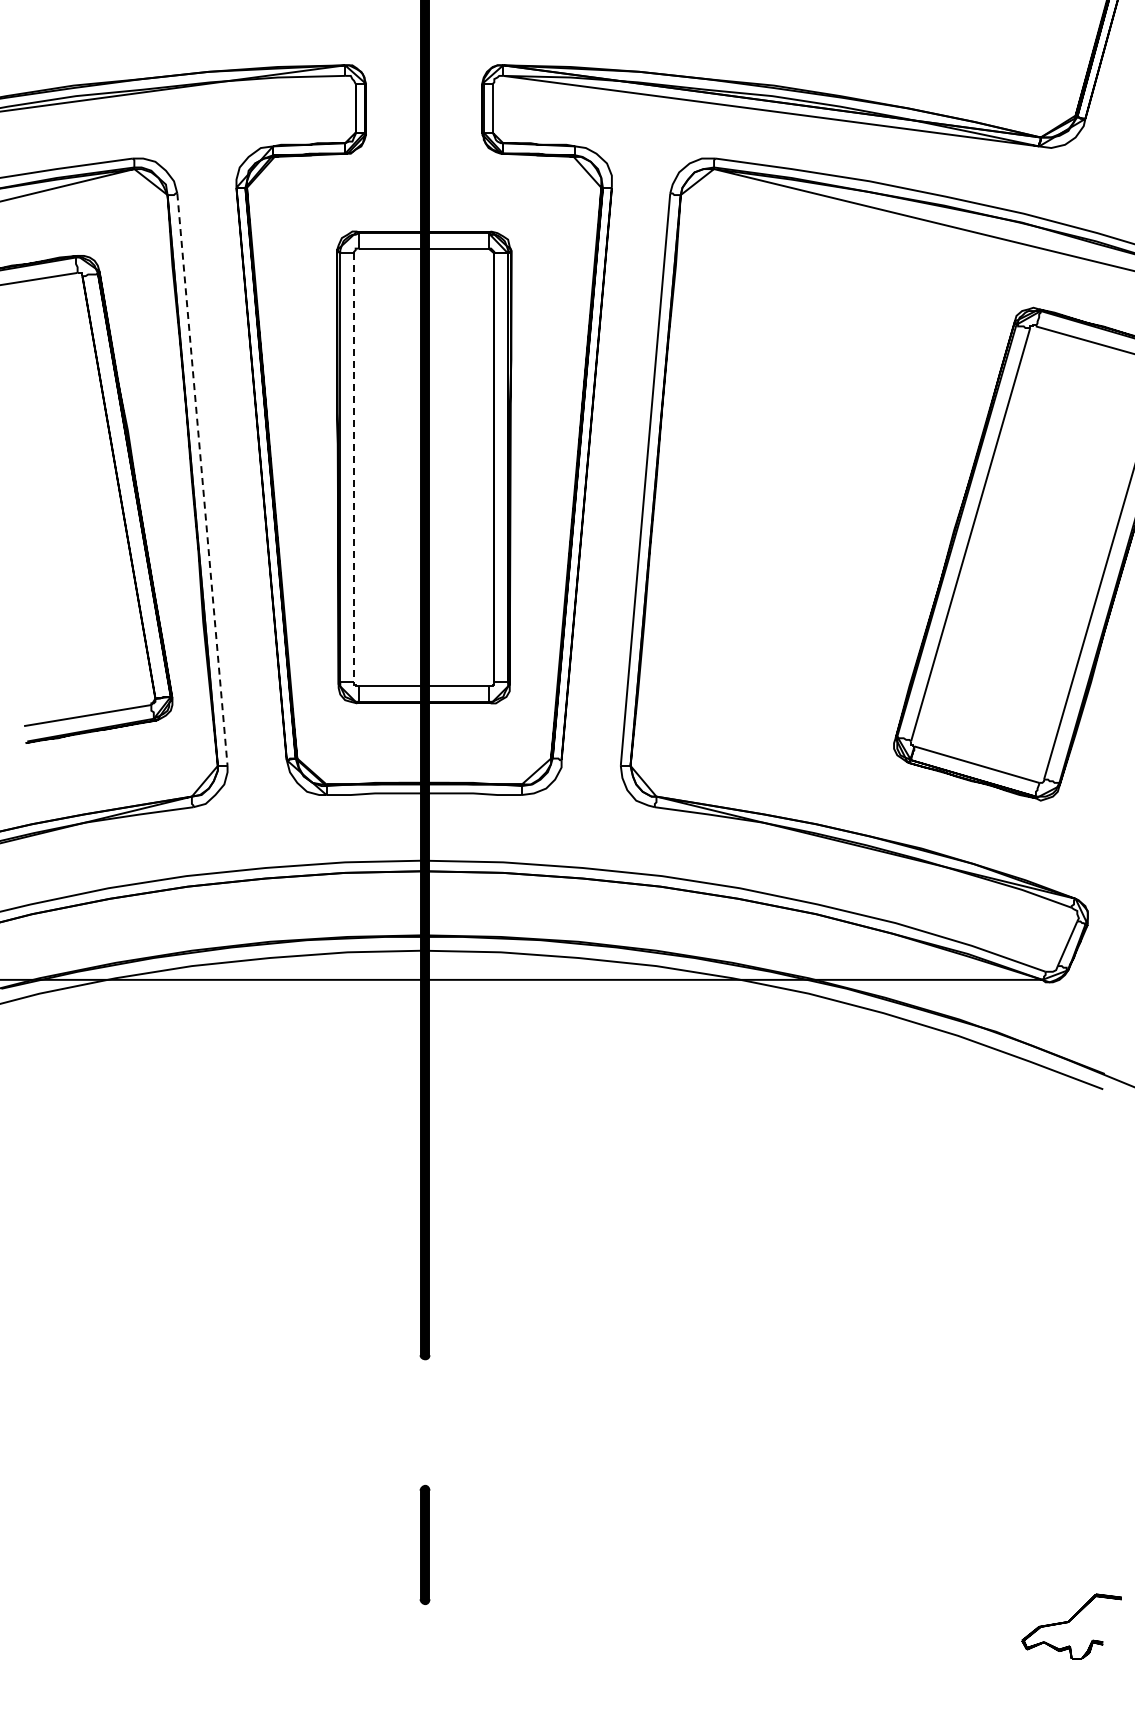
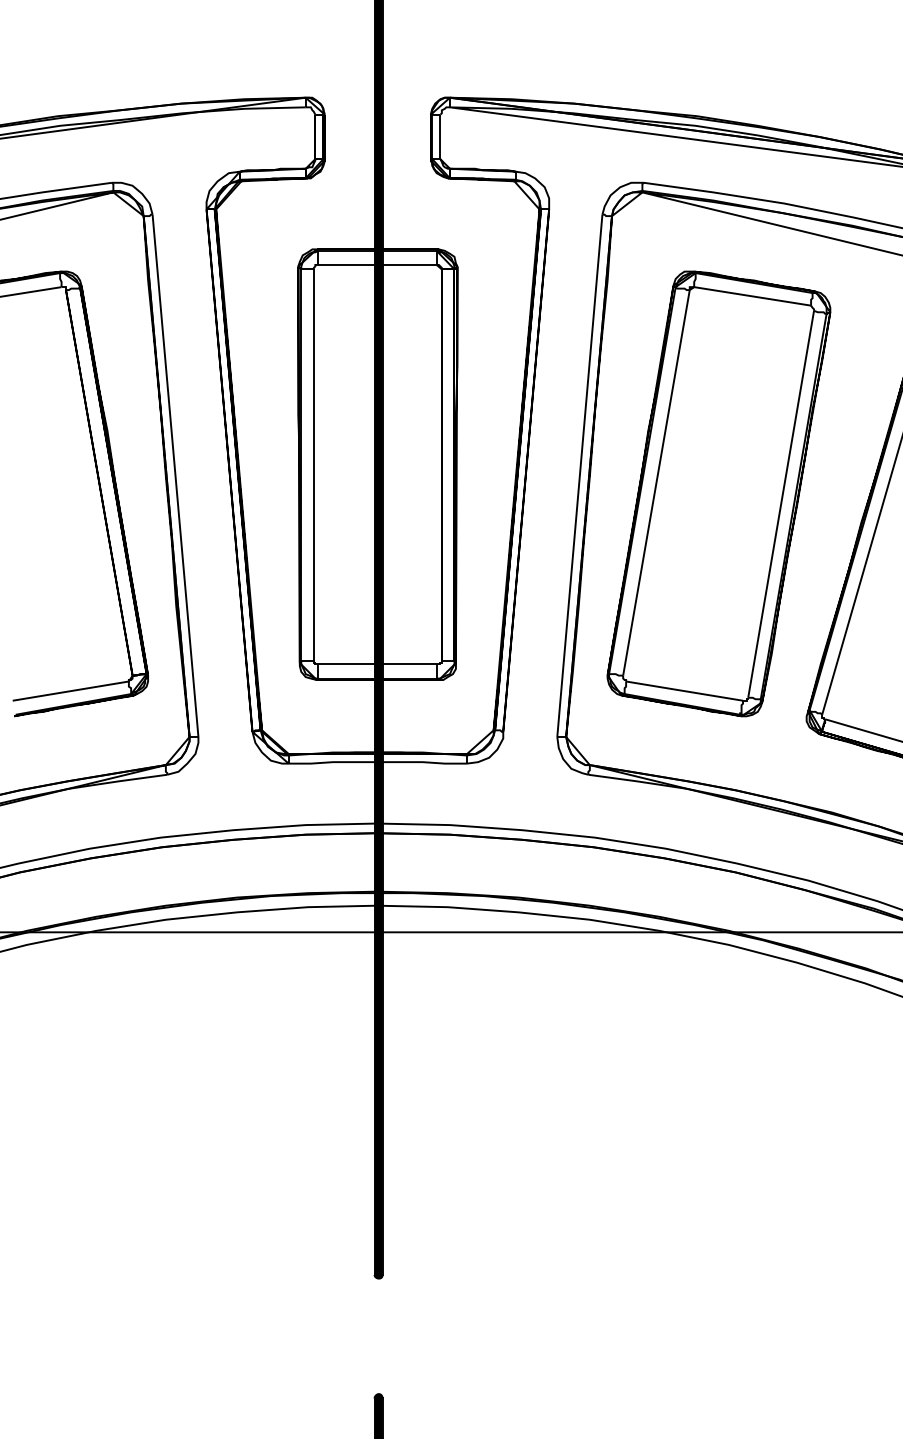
line: (354, 468) -> (314, 465), dashed -> solid
line: (202, 480) -> (175, 476), dashed -> solid
part: (797, 499) -> (718, 493), added

